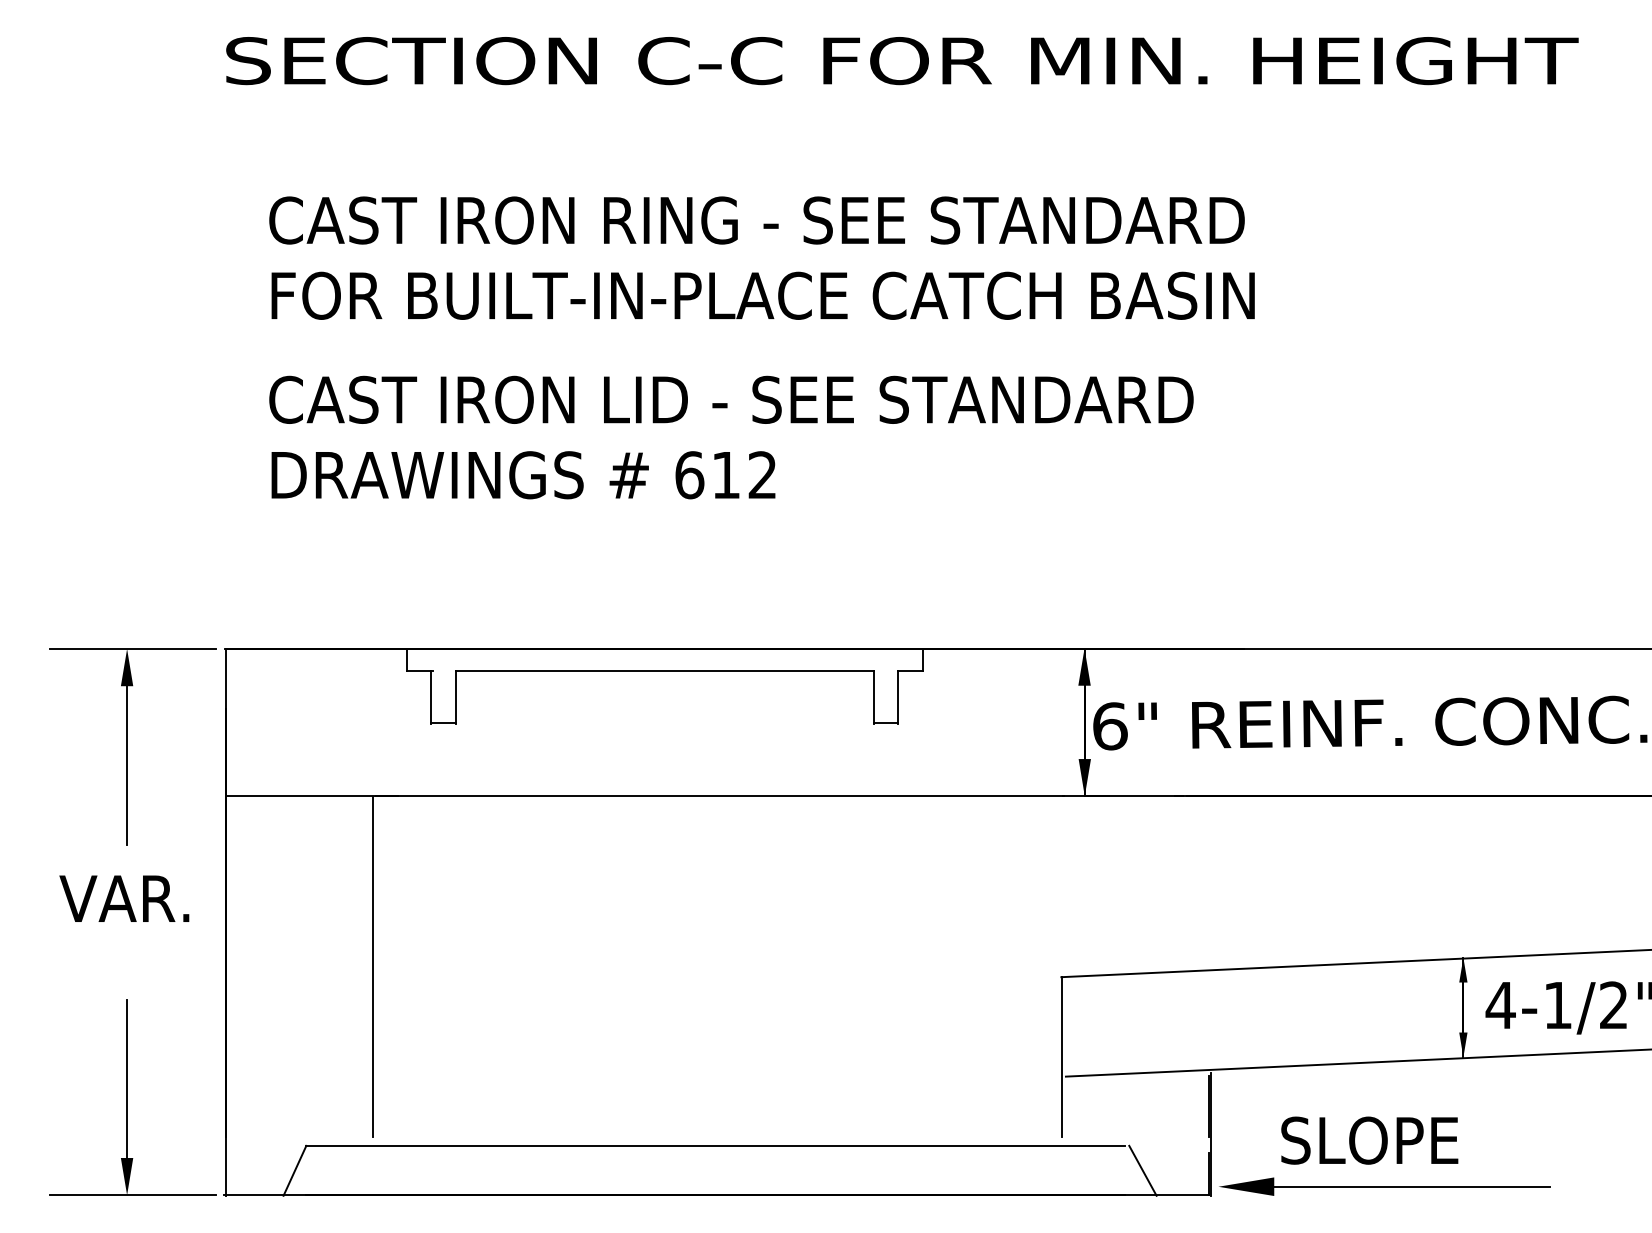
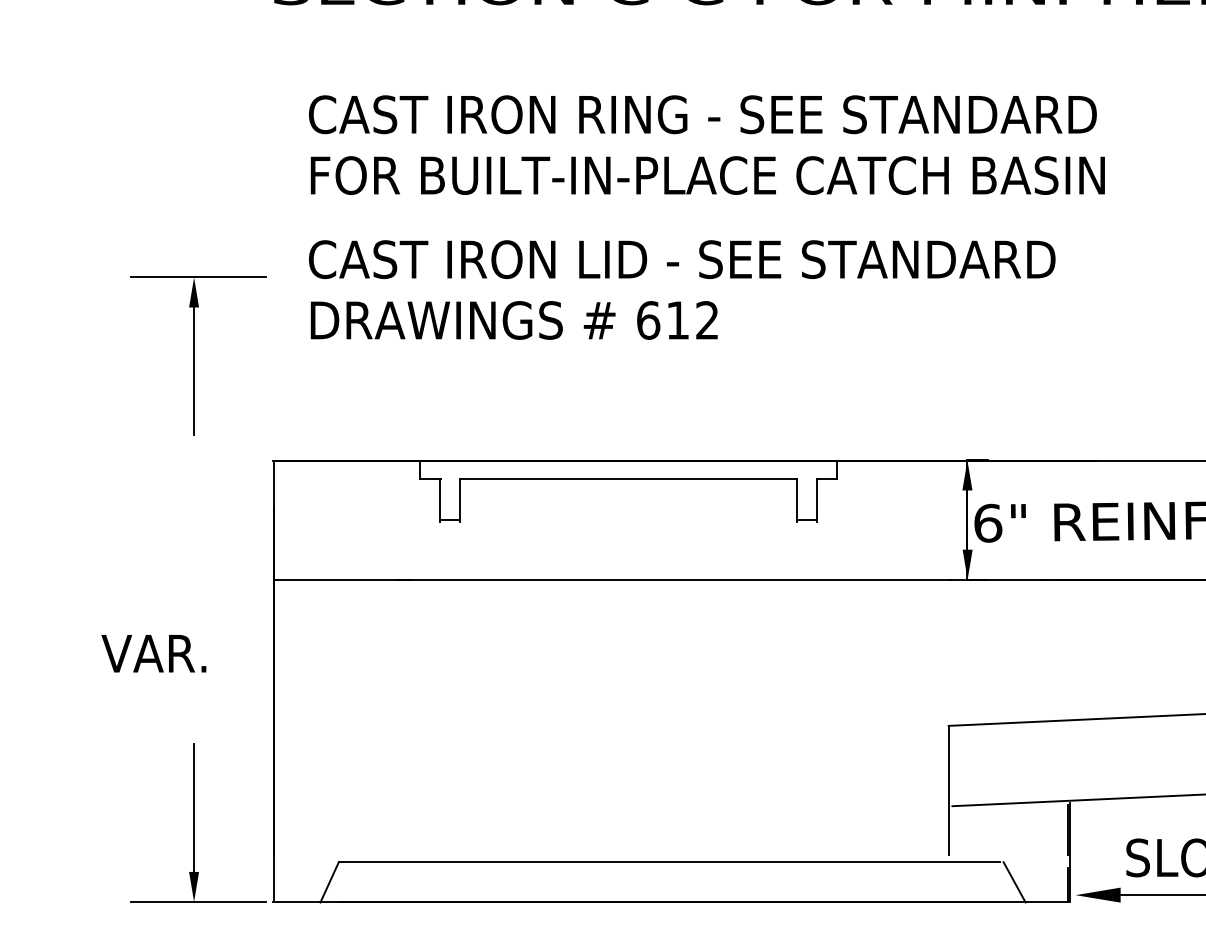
part: (132, 746) -> (198, 356), moved
text: (124, 898) -> (154, 653), moved
line: (373, 966) -> (393, 717), removed

